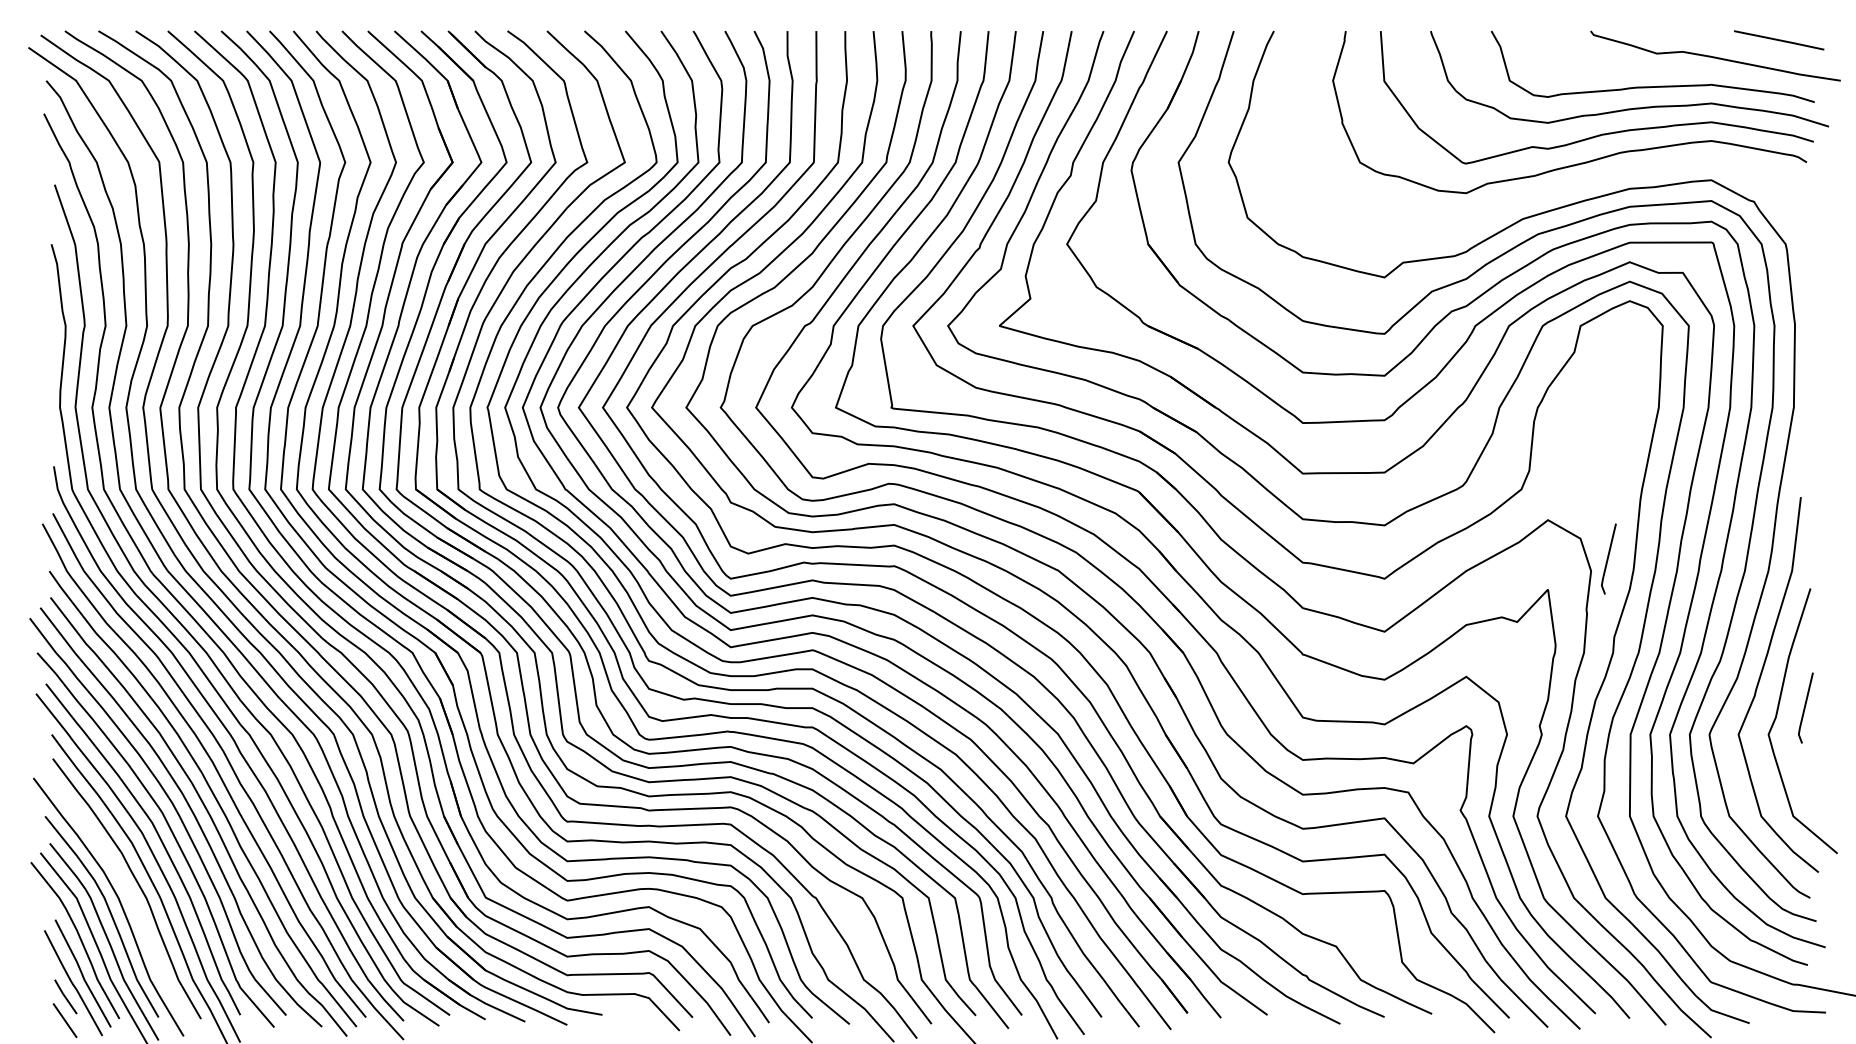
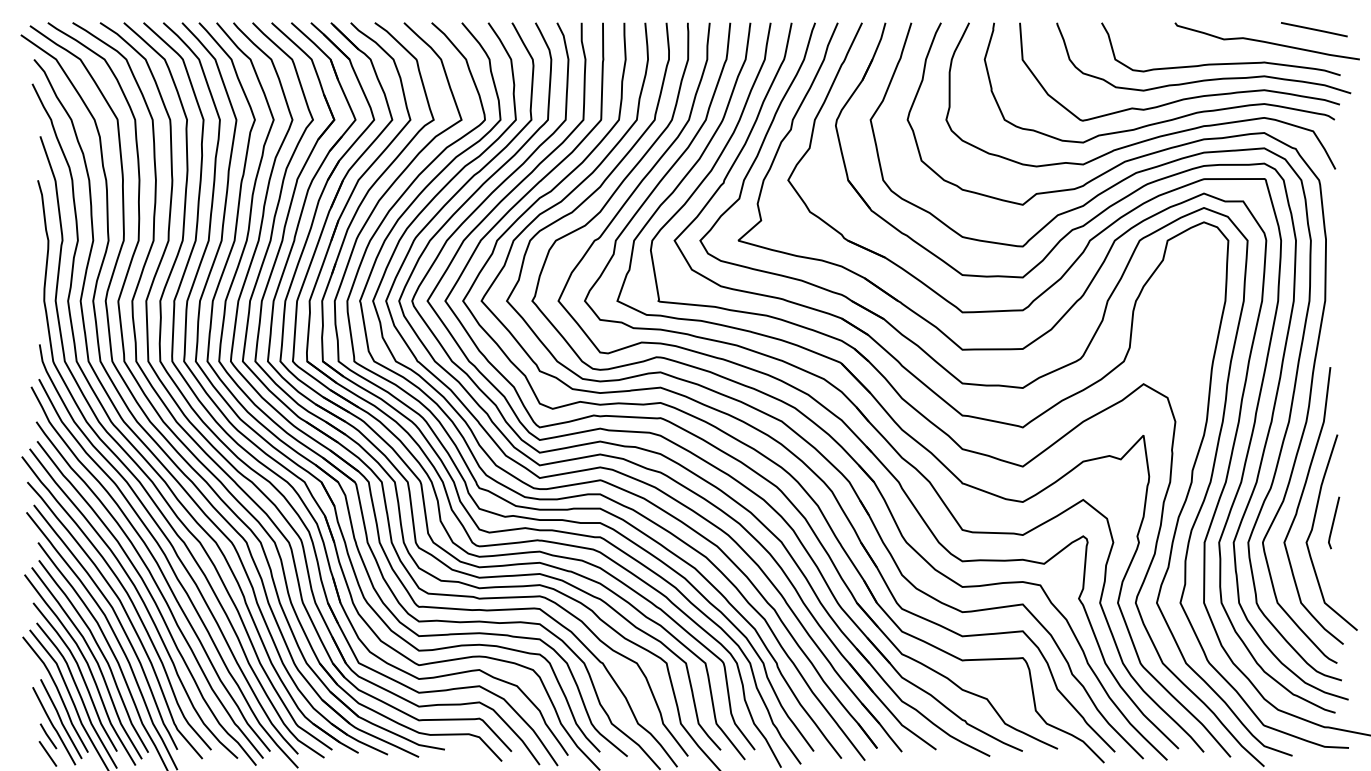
curve: (1557, 187) -> (1150, 138), added
line: (1608, 558) -> (1188, 412), removed
curve: (128, 893) -> (94, 659), added

